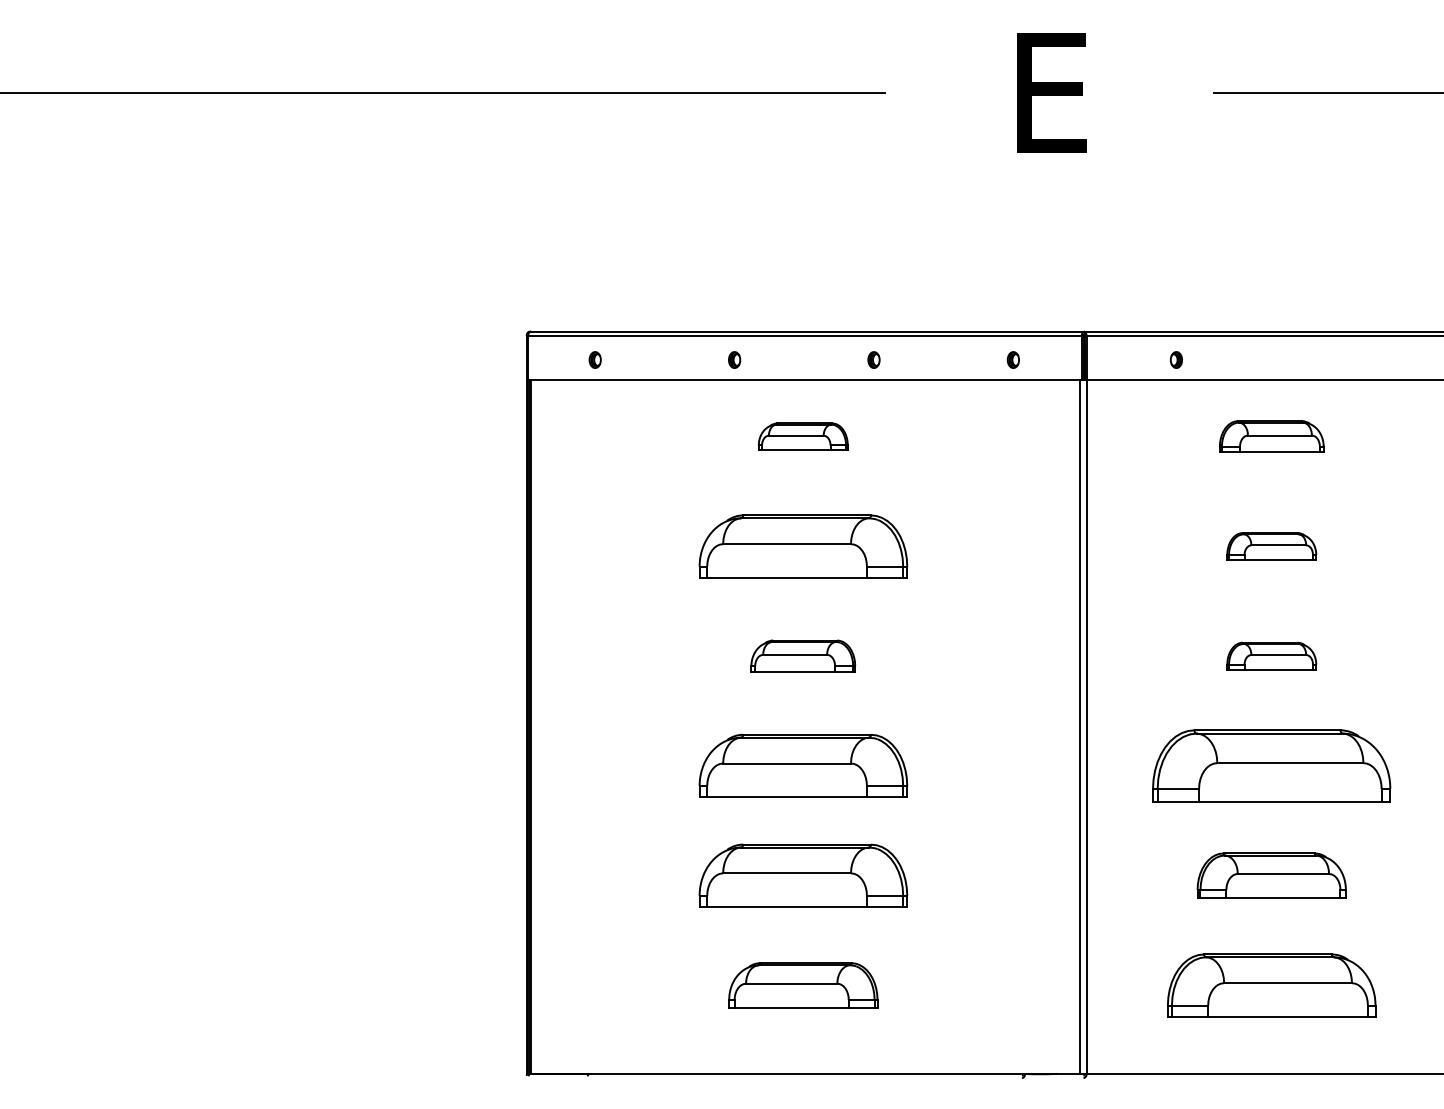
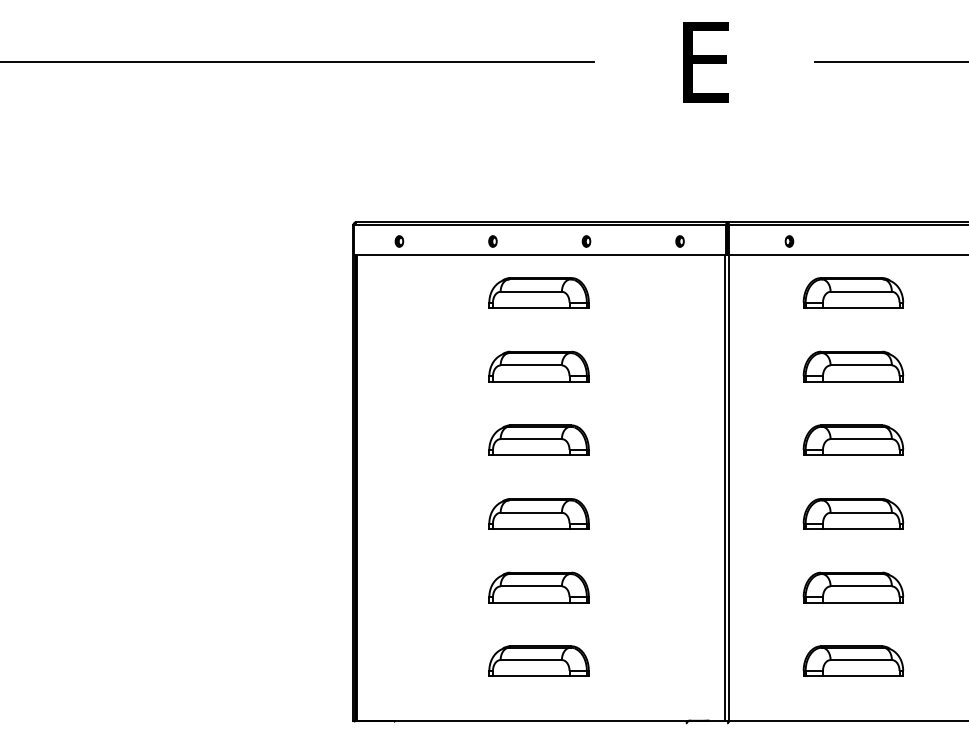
part: (802, 436) -> (538, 292), size x1.67
part: (1271, 436) -> (853, 292), size x1.43
part: (802, 546) -> (538, 366), size x0.71
part: (1271, 546) -> (853, 366), size x1.67
part: (802, 655) -> (538, 439), size x1.43
part: (1271, 655) -> (853, 439), size x1.67
part: (802, 765) -> (538, 513), size x0.71
part: (1271, 765) -> (853, 513), size x0.62
part: (802, 875) -> (538, 587), size x0.71
part: (1271, 984) -> (853, 660), size x0.71

